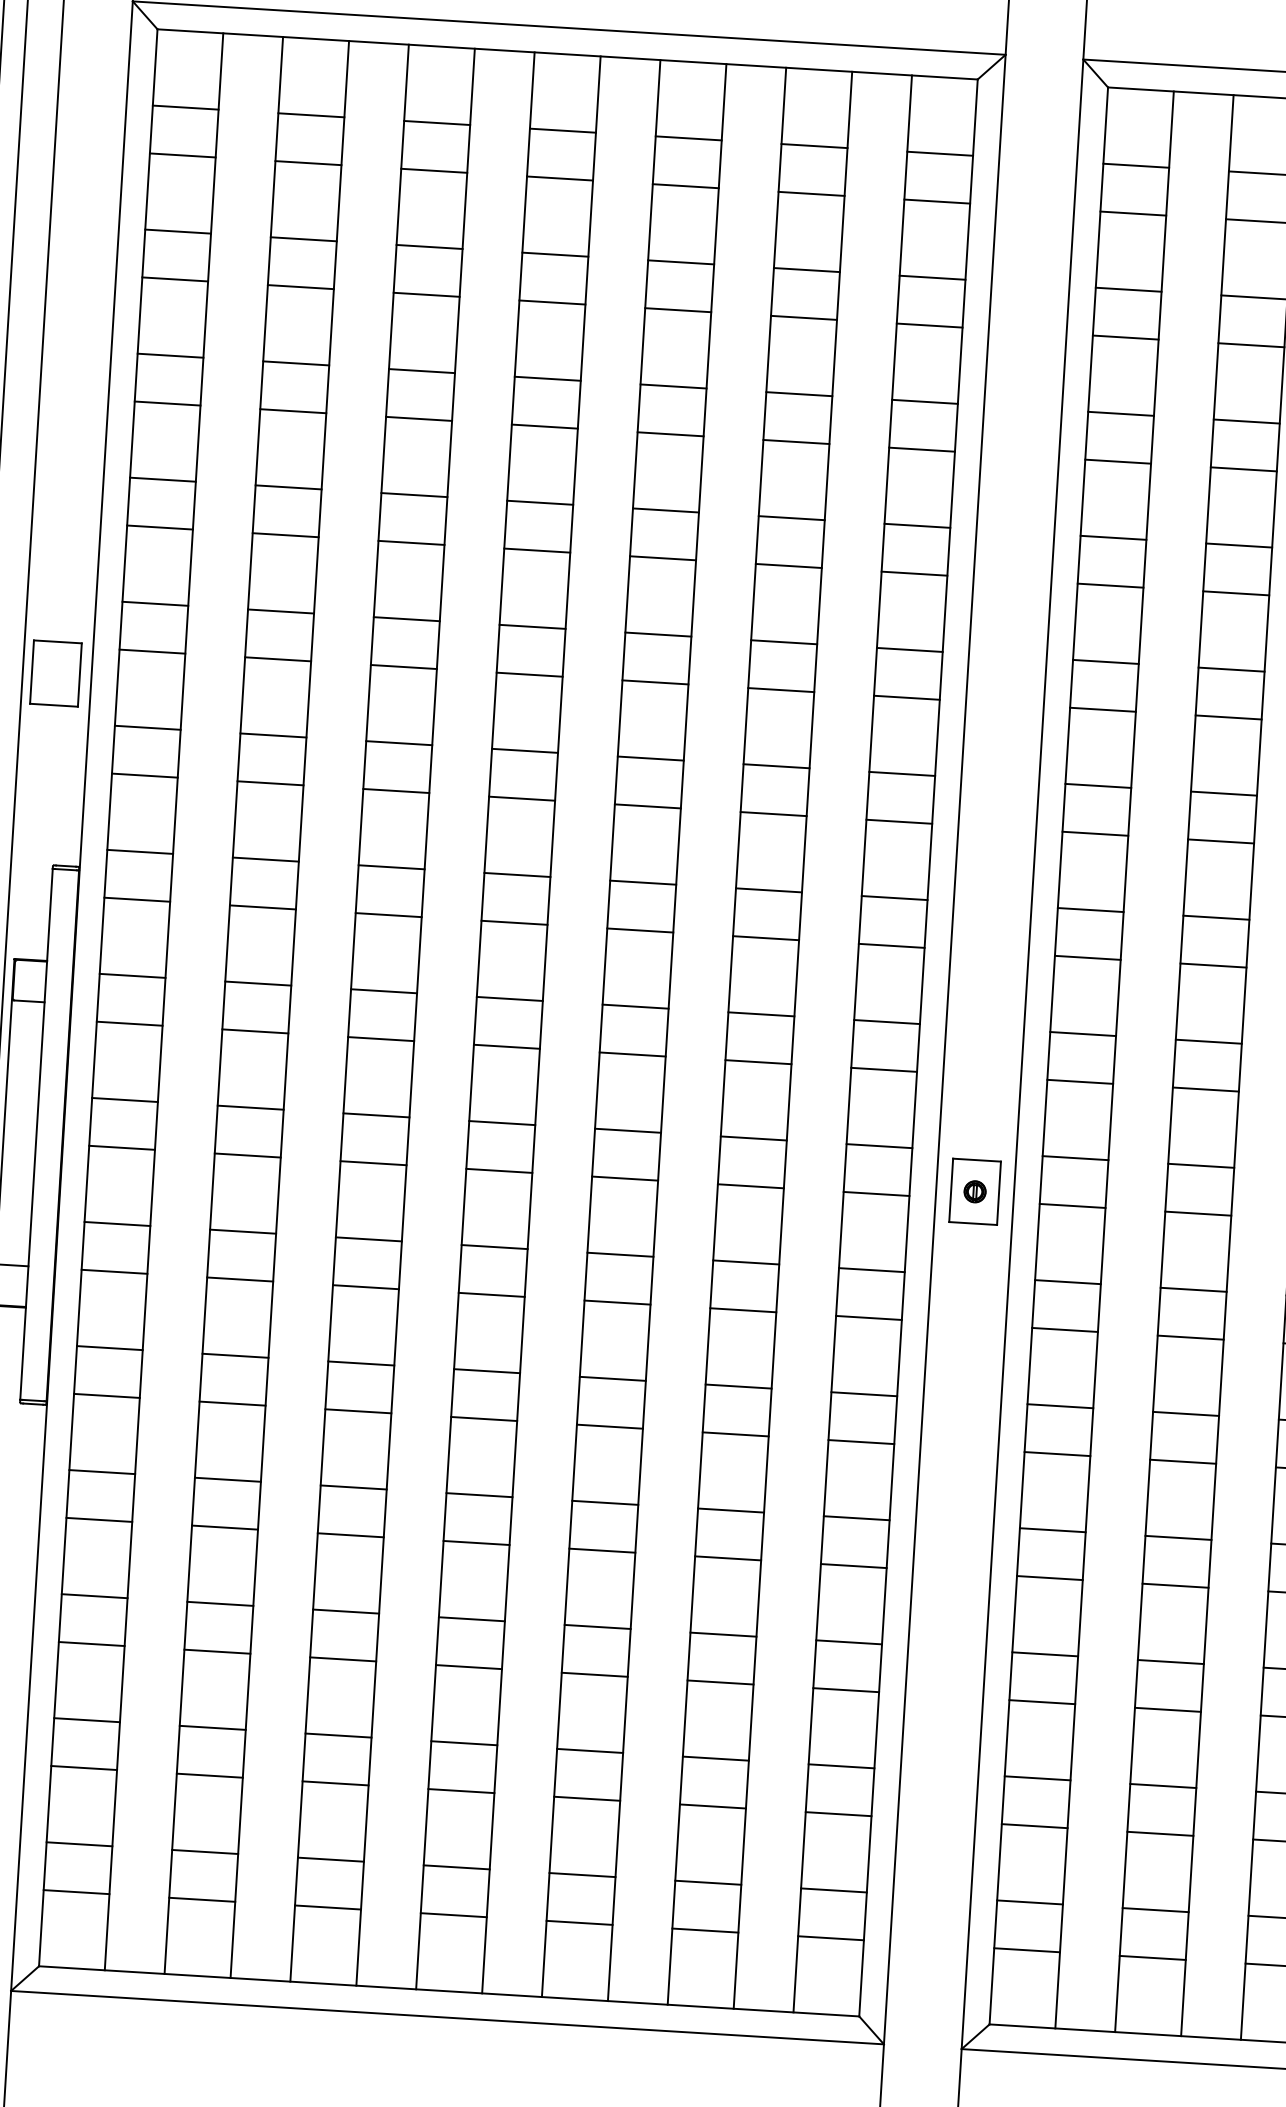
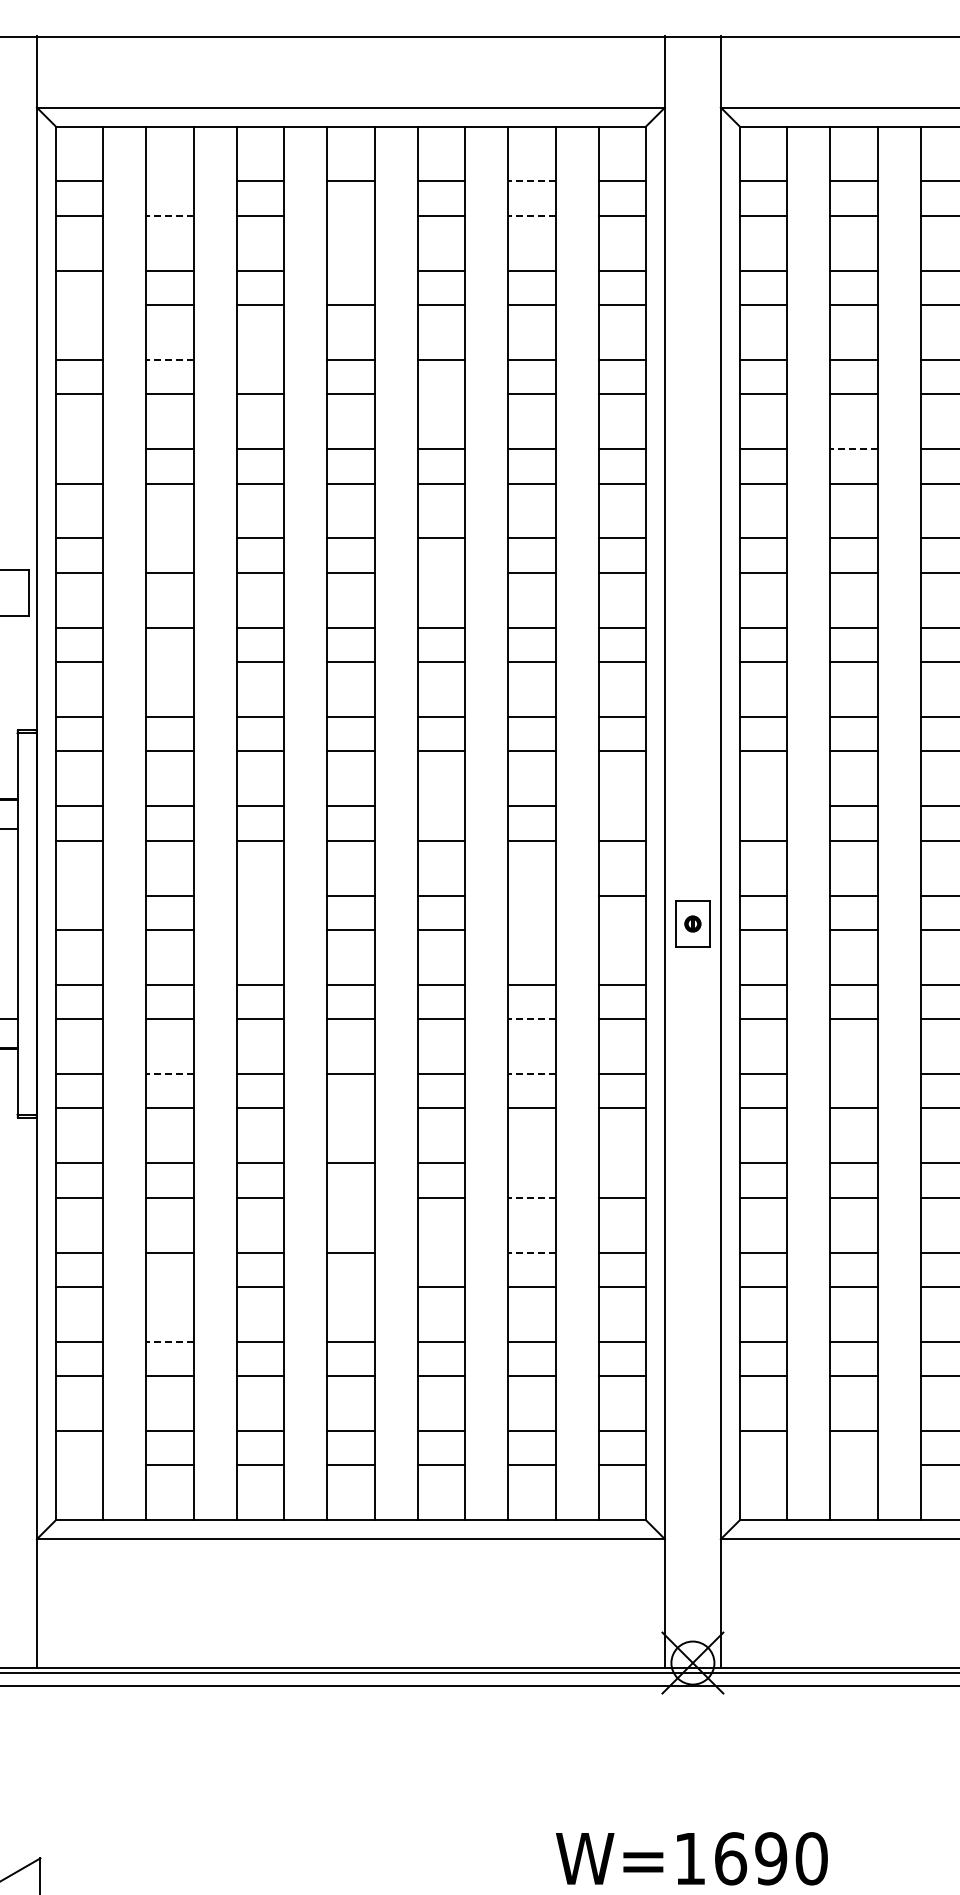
line: (310, 115) -> (169, 181), removed
line: (813, 146) -> (531, 181), solid -> dashed
line: (307, 162) -> (169, 215), solid -> dashed
line: (559, 177) -> (350, 215), removed
line: (810, 193) -> (531, 215), solid -> dashed
line: (554, 254) -> (350, 270), removed
line: (175, 280) -> (79, 305), removed
line: (295, 362) -> (169, 359), solid -> dashed
line: (422, 370) -> (260, 359), removed
line: (670, 434) -> (441, 394), removed
line: (162, 480) -> (79, 449), removed
line: (1238, 545) -> (853, 449), solid -> dashed
line: (280, 611) -> (169, 538), removed
line: (655, 681) -> (441, 572), removed
line: (269, 783) -> (169, 662), removed
line: (635, 1007) -> (441, 806), removed
line: (887, 1022) -> (622, 806), removed
line: (1083, 1034) -> (763, 806), removed
line: (124, 1099) -> (79, 895), removed
line: (376, 1115) -> (260, 895), removed
line: (753, 1138) -> (531, 895), removed
line: (373, 1162) -> (260, 929), removed
line: (750, 1185) -> (531, 929), removed
line: (876, 1193) -> (622, 929), removed
line: (742, 1310) -> (531, 1019), solid -> dashed
line: (234, 1356) -> (169, 1074), solid -> dashed
line: (737, 1387) -> (531, 1074), solid -> dashed
line: (1185, 1414) -> (853, 1074), removed
line: (483, 1419) -> (350, 1108), removed
line: (730, 1510) -> (531, 1163), removed
line: (856, 1518) -> (622, 1163), removed
line: (475, 1542) -> (350, 1197), removed
line: (727, 1558) -> (531, 1197), solid -> dashed
line: (597, 1626) -> (441, 1252), removed
line: (722, 1634) -> (531, 1252), solid -> dashed
line: (216, 1651) -> (169, 1286), removed
line: (468, 1666) -> (350, 1286), removed
line: (212, 1727) -> (169, 1341), solid -> dashed
line: (76, 1892) -> (79, 1465), removed
line: (1027, 1950) -> (763, 1465), removed
line: (1152, 1957) -> (853, 1465), removed

